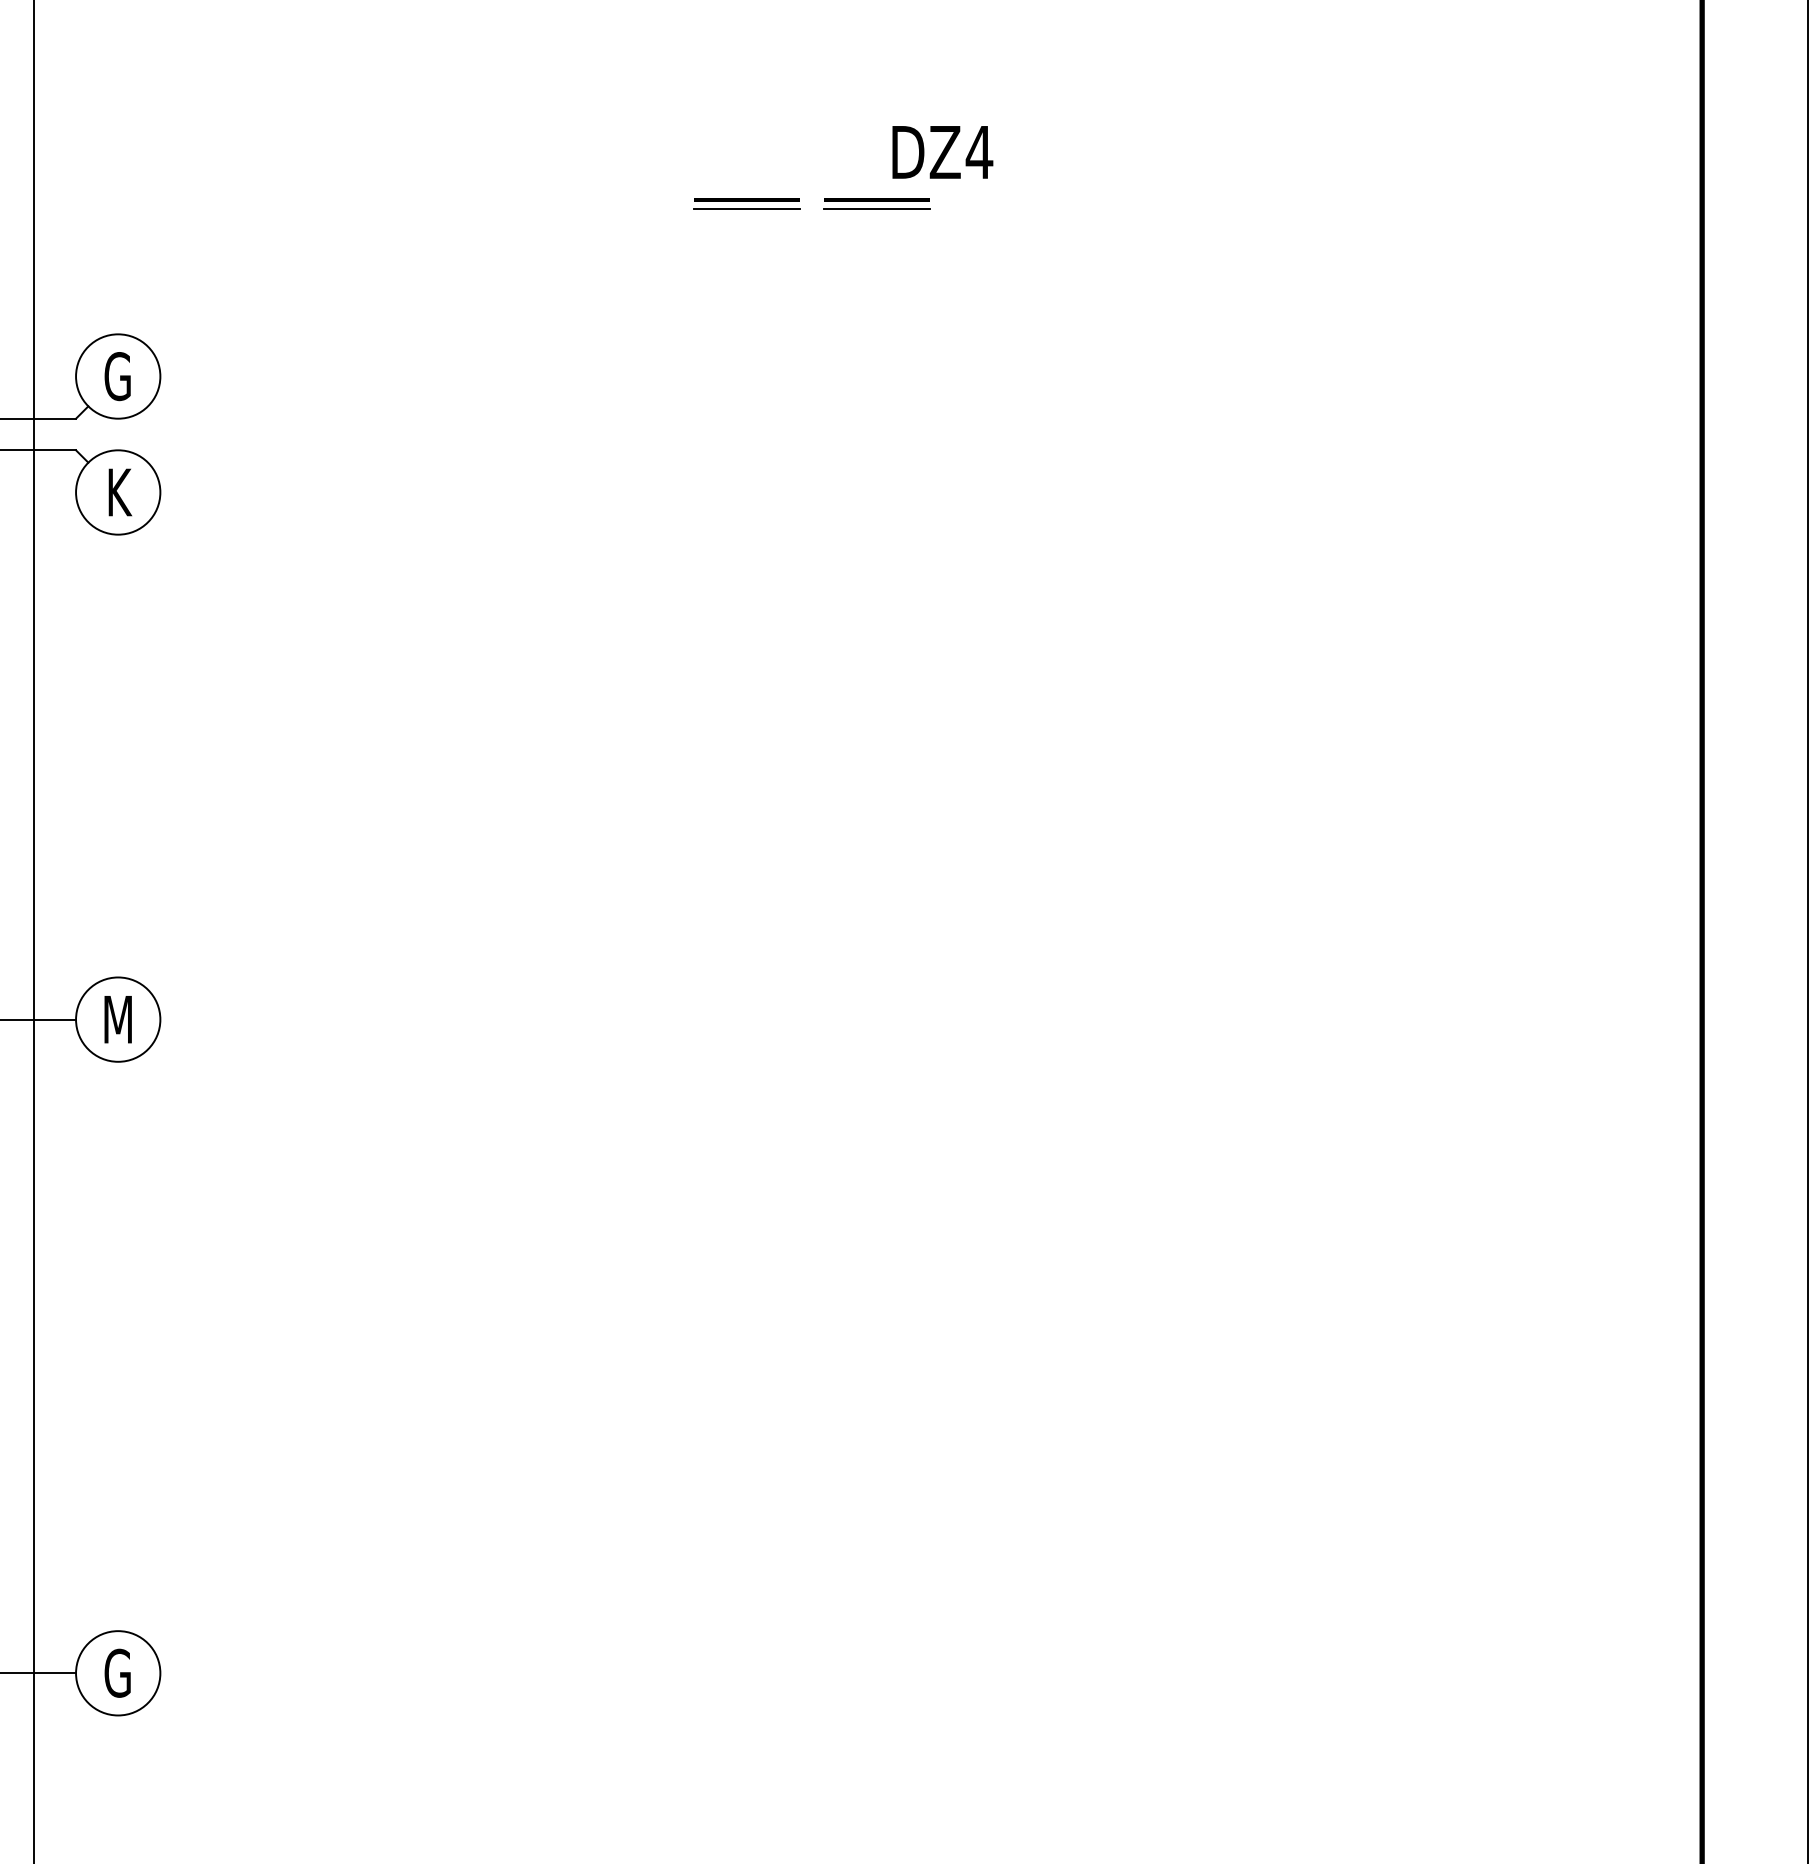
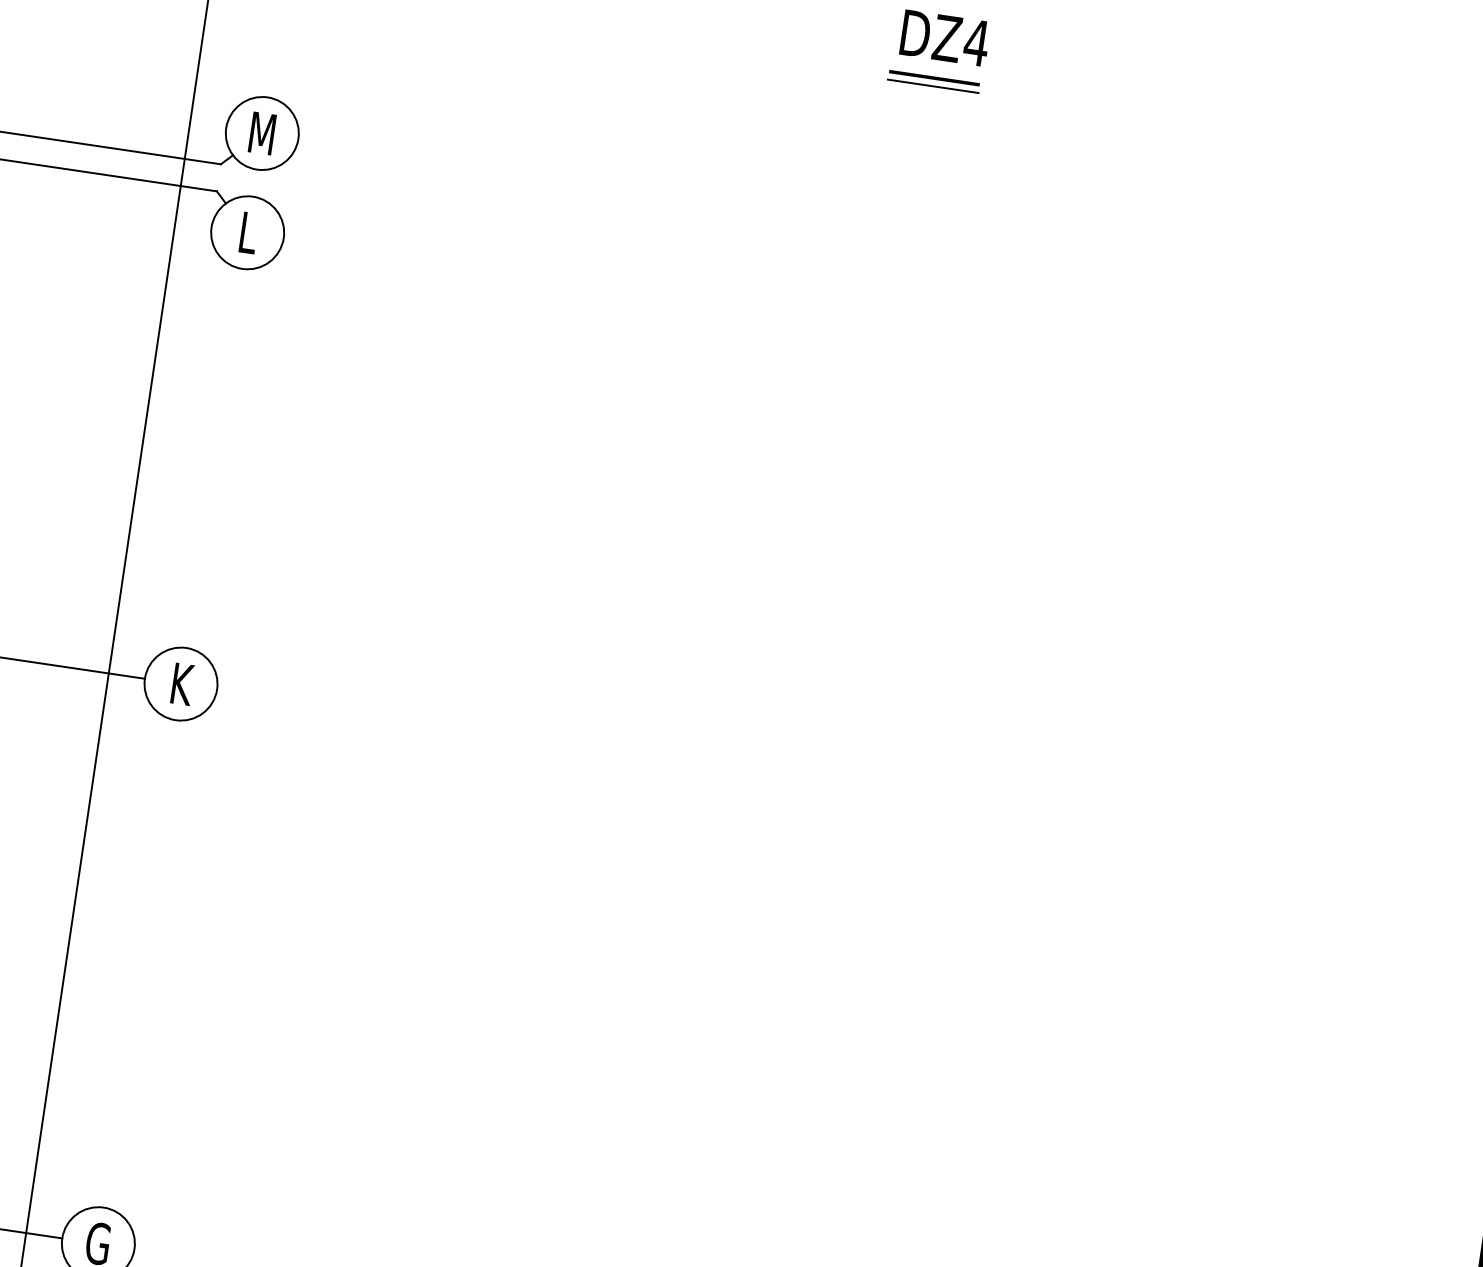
text: (942, 152) -> (944, 38), moved
part: (746, 203) -> (822, 64), removed
text: (117, 376) -> (261, 133), G -> M
text: (120, 492) -> (249, 233), K -> L
text: (118, 1019) -> (181, 684), M -> K

